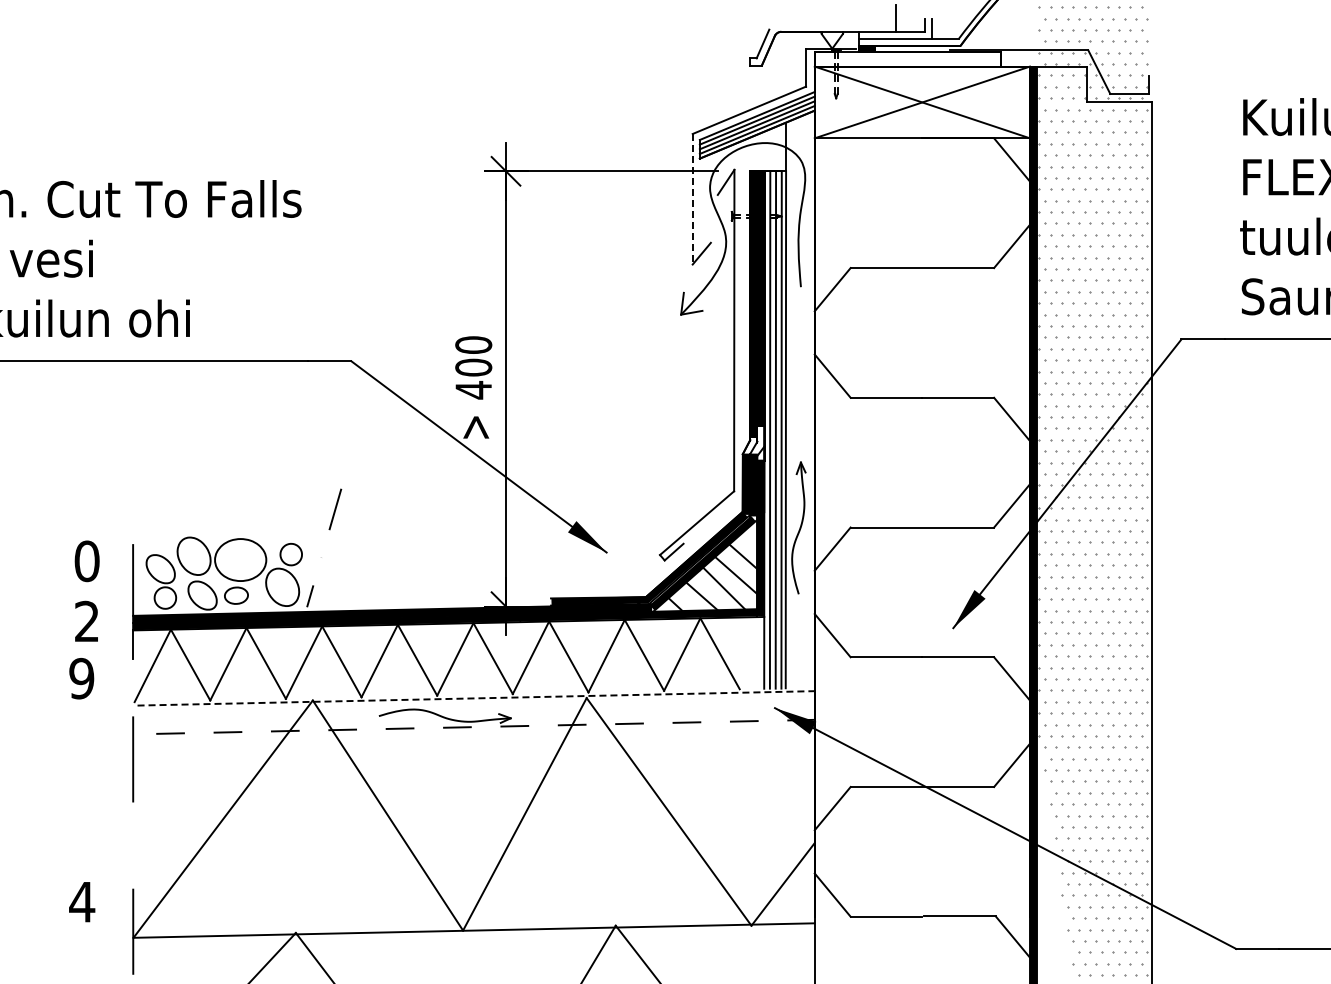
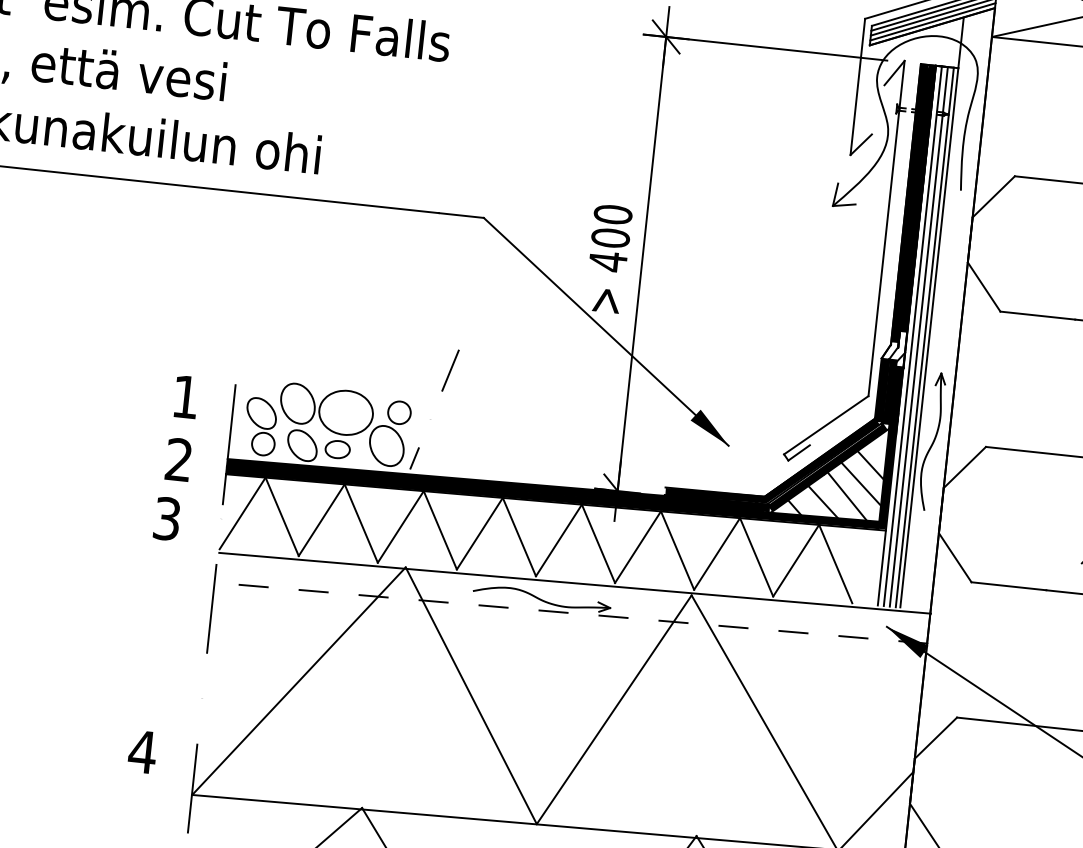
line: (692, 199) -> (857, 87), dashed -> solid
text: (86, 561) -> (185, 397), 0 -> 1
text: (81, 678) -> (166, 518), 9 -> 3
line: (474, 698) -> (574, 583), dashed -> solid

